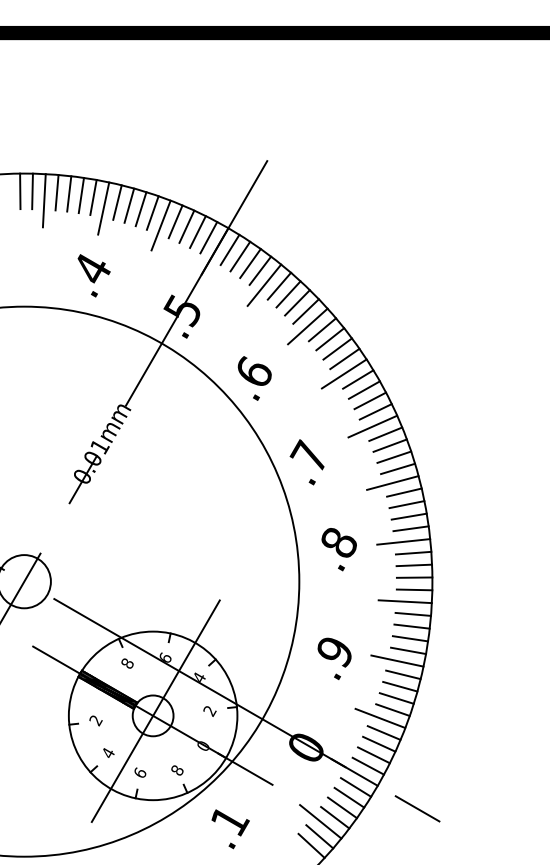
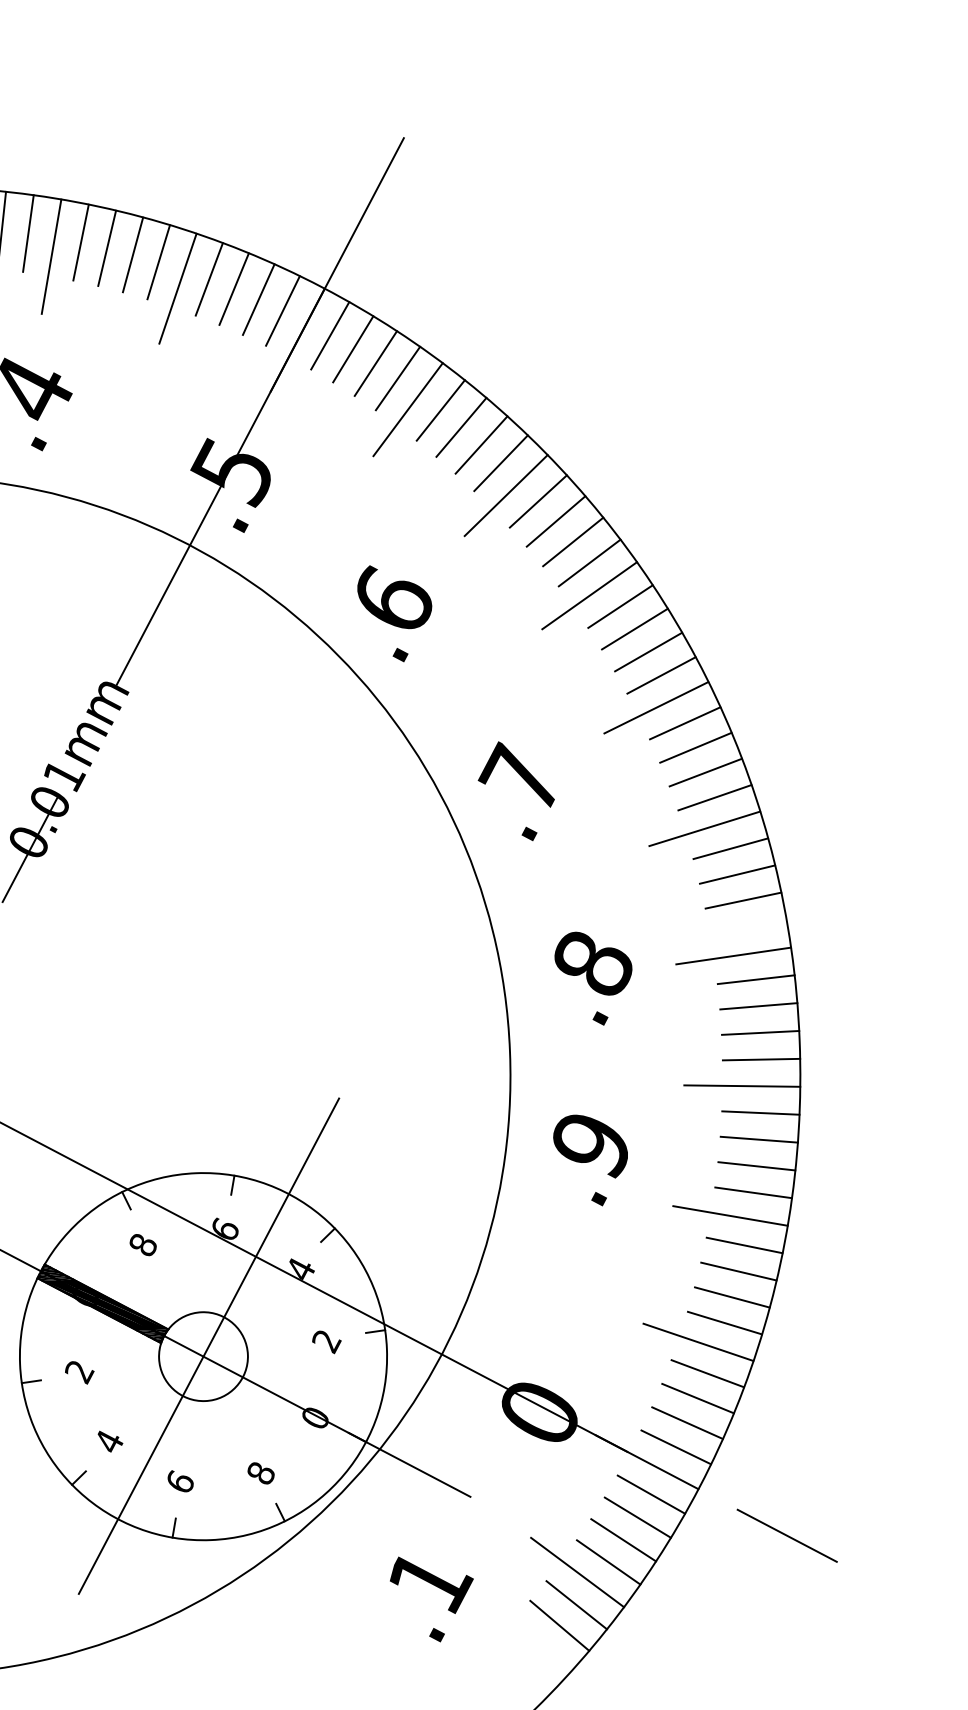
line: (410, 528) -> (747, 926), removed
text: (334, 658) -> (590, 1159), moved
text: (230, 829) -> (432, 1599), moved

